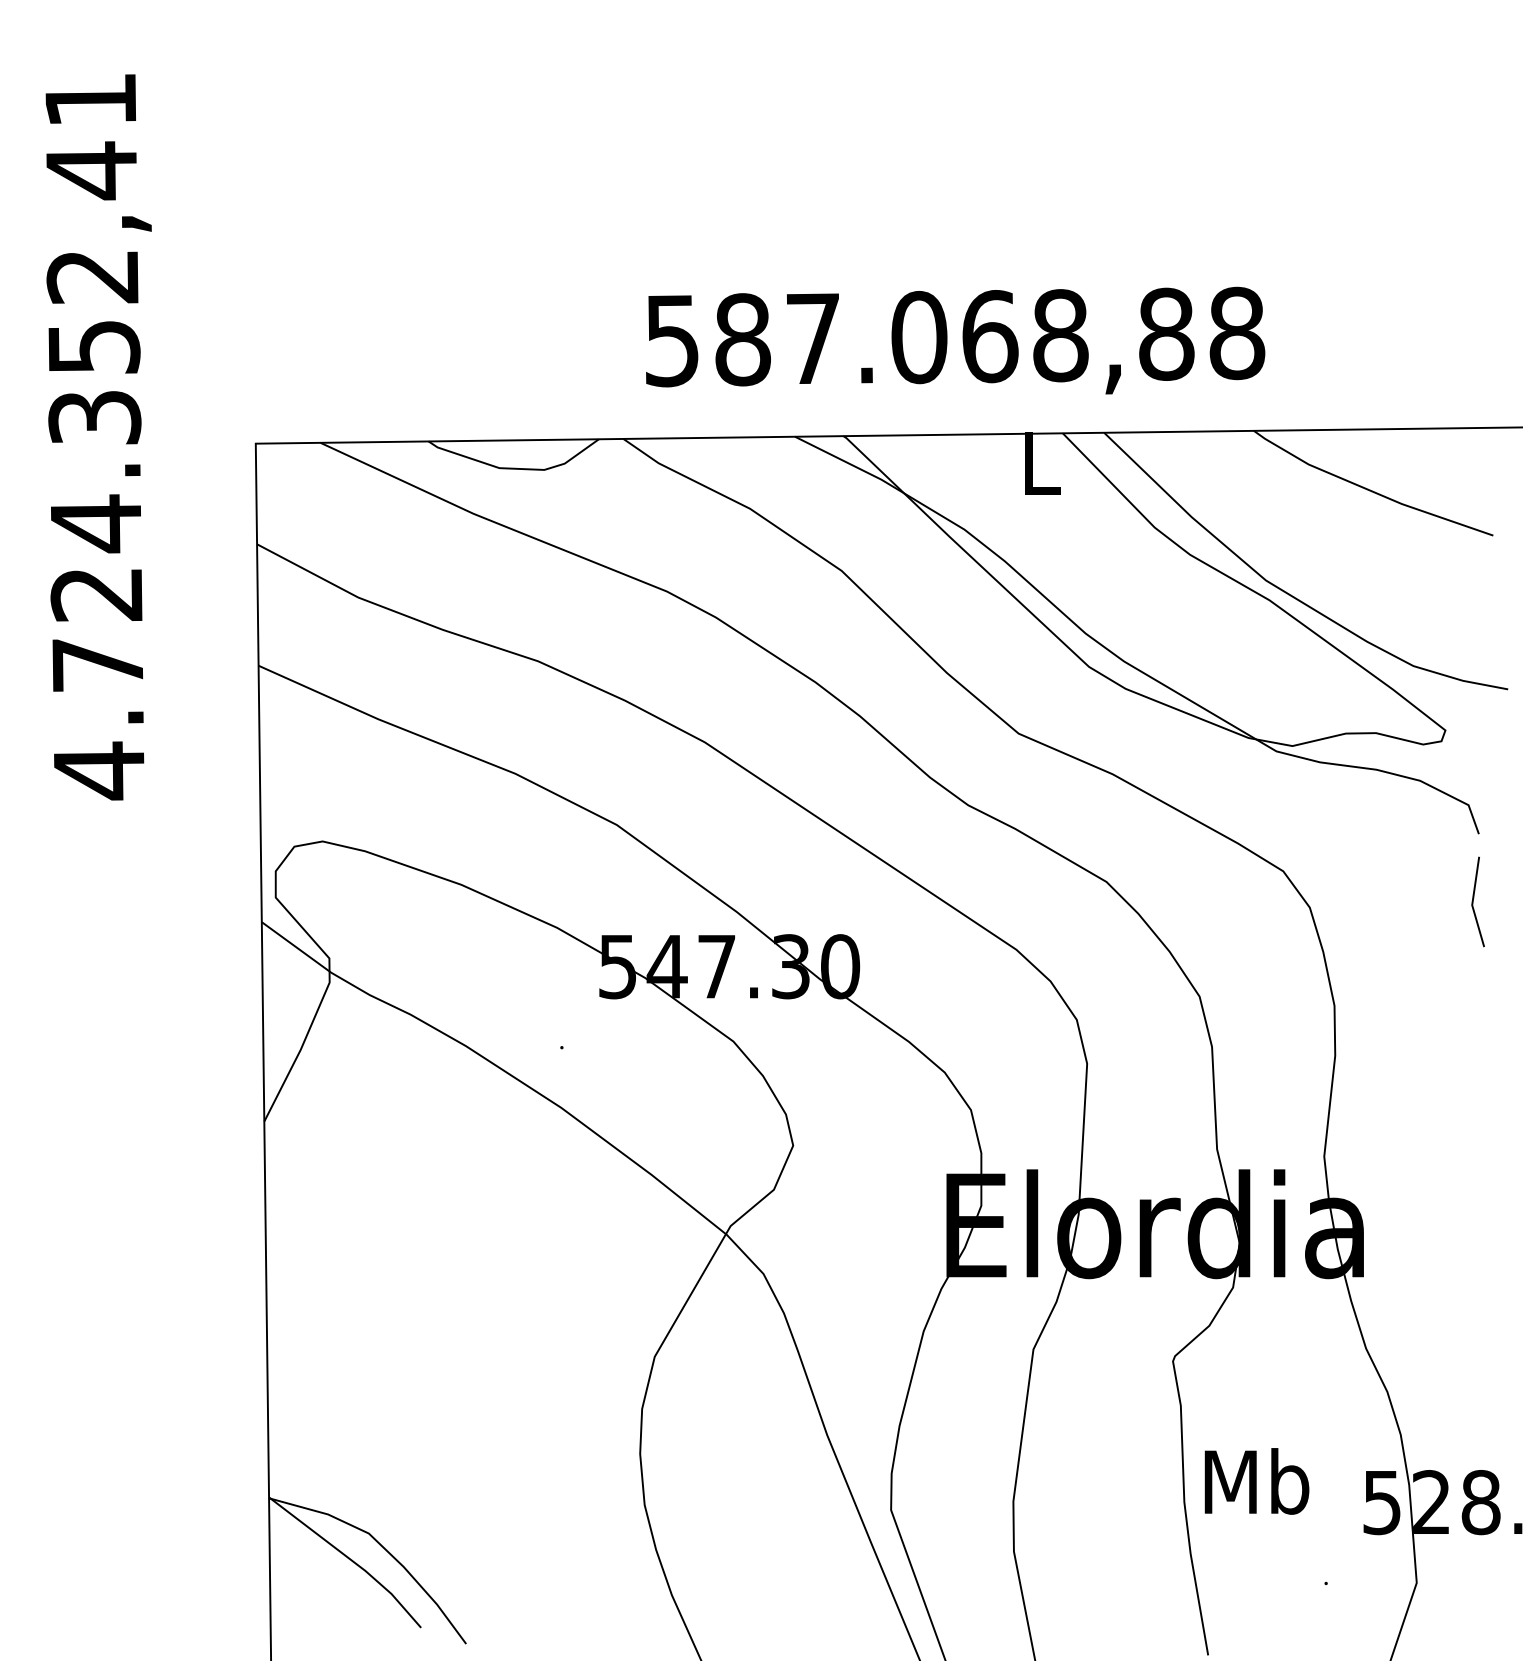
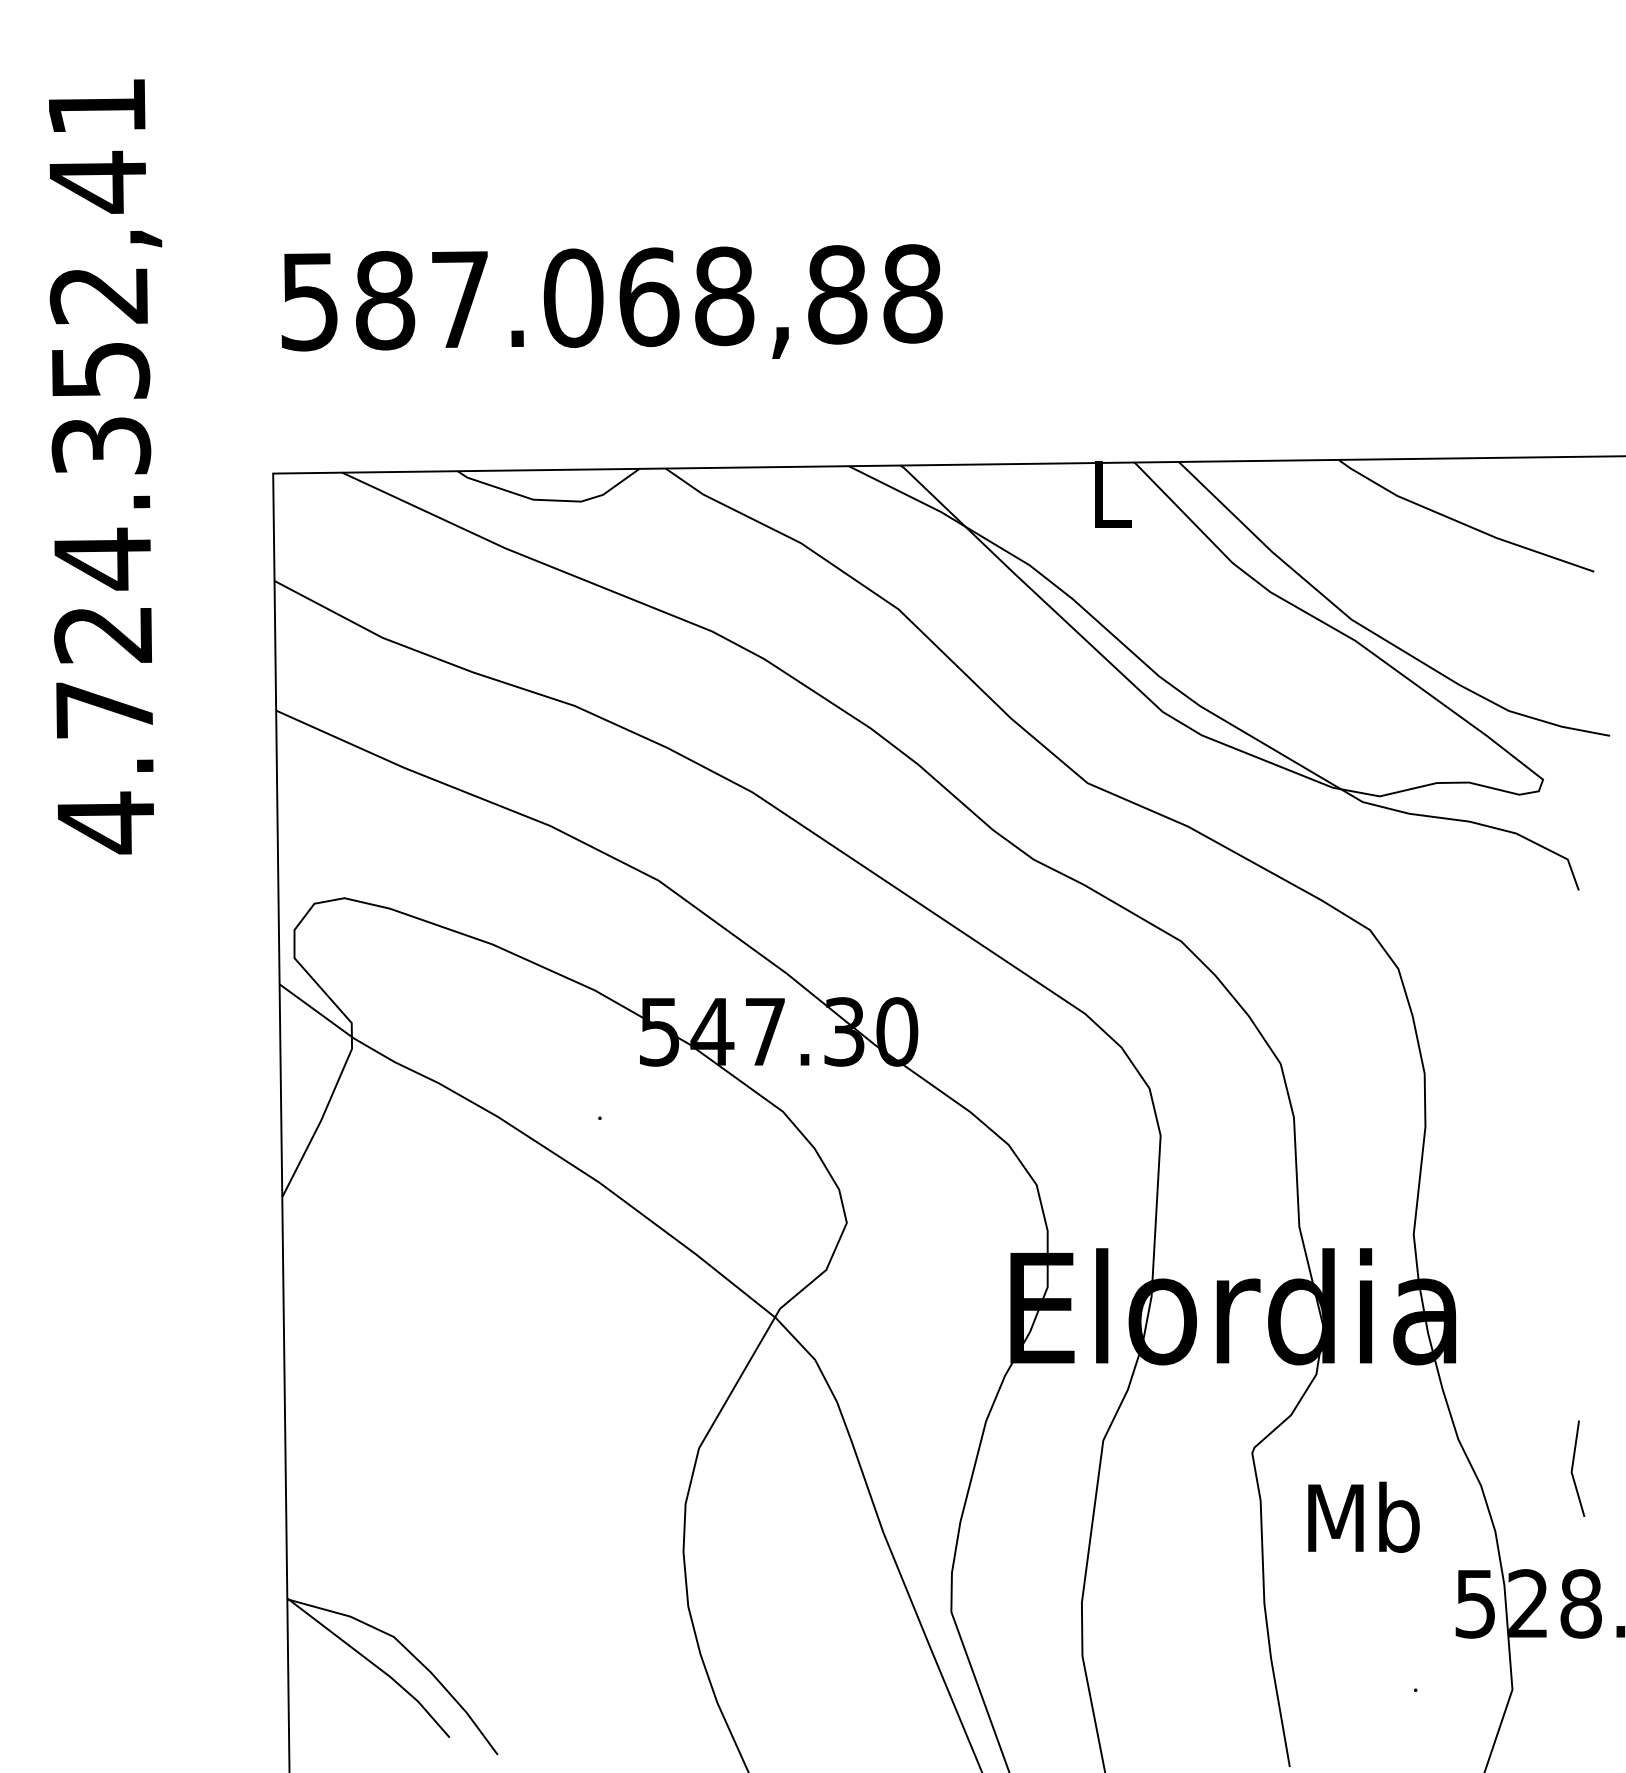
text: (954, 340) -> (611, 301), moved
line: (1473, 901) -> (1573, 1468), moved
text: (1256, 1480) -> (1363, 1516), moved

